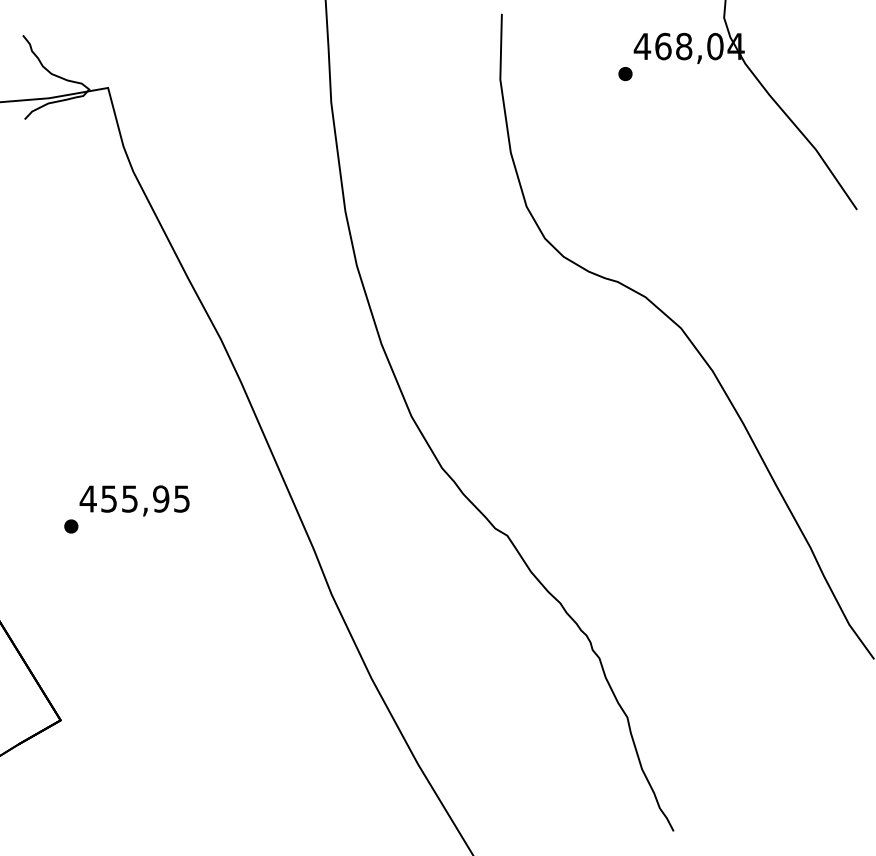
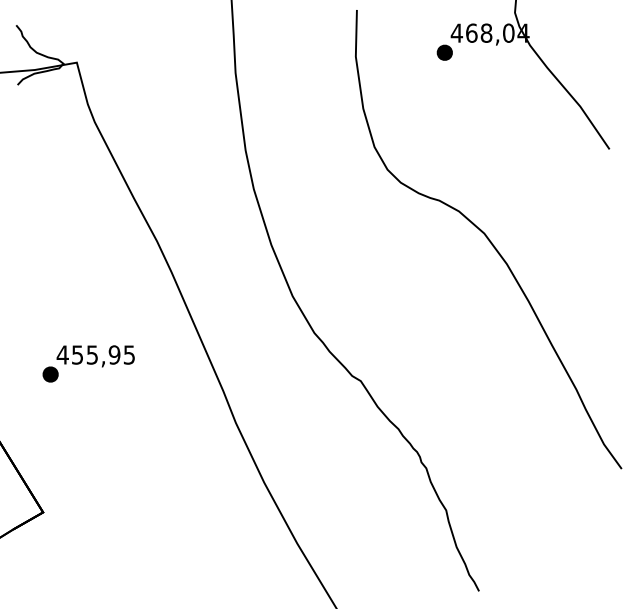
part: (625, 73) -> (444, 52), size x1.6
part: (71, 526) -> (50, 374), size x1.6

